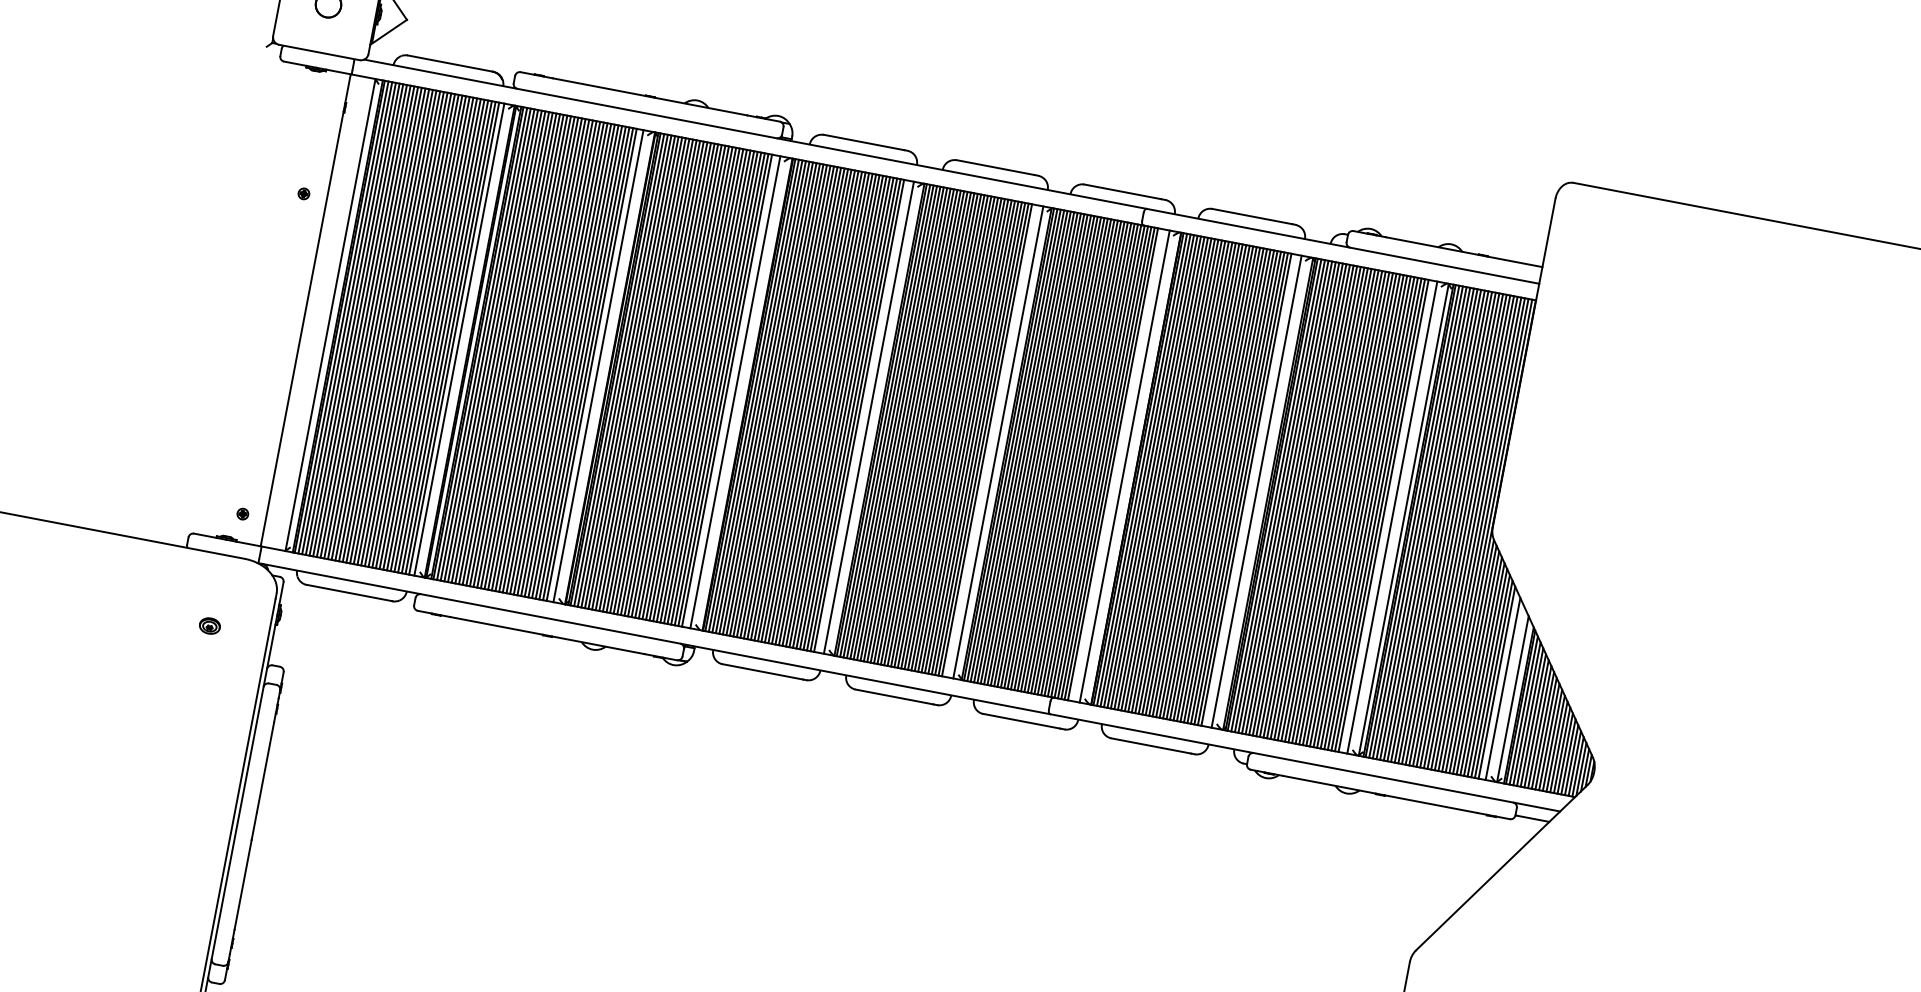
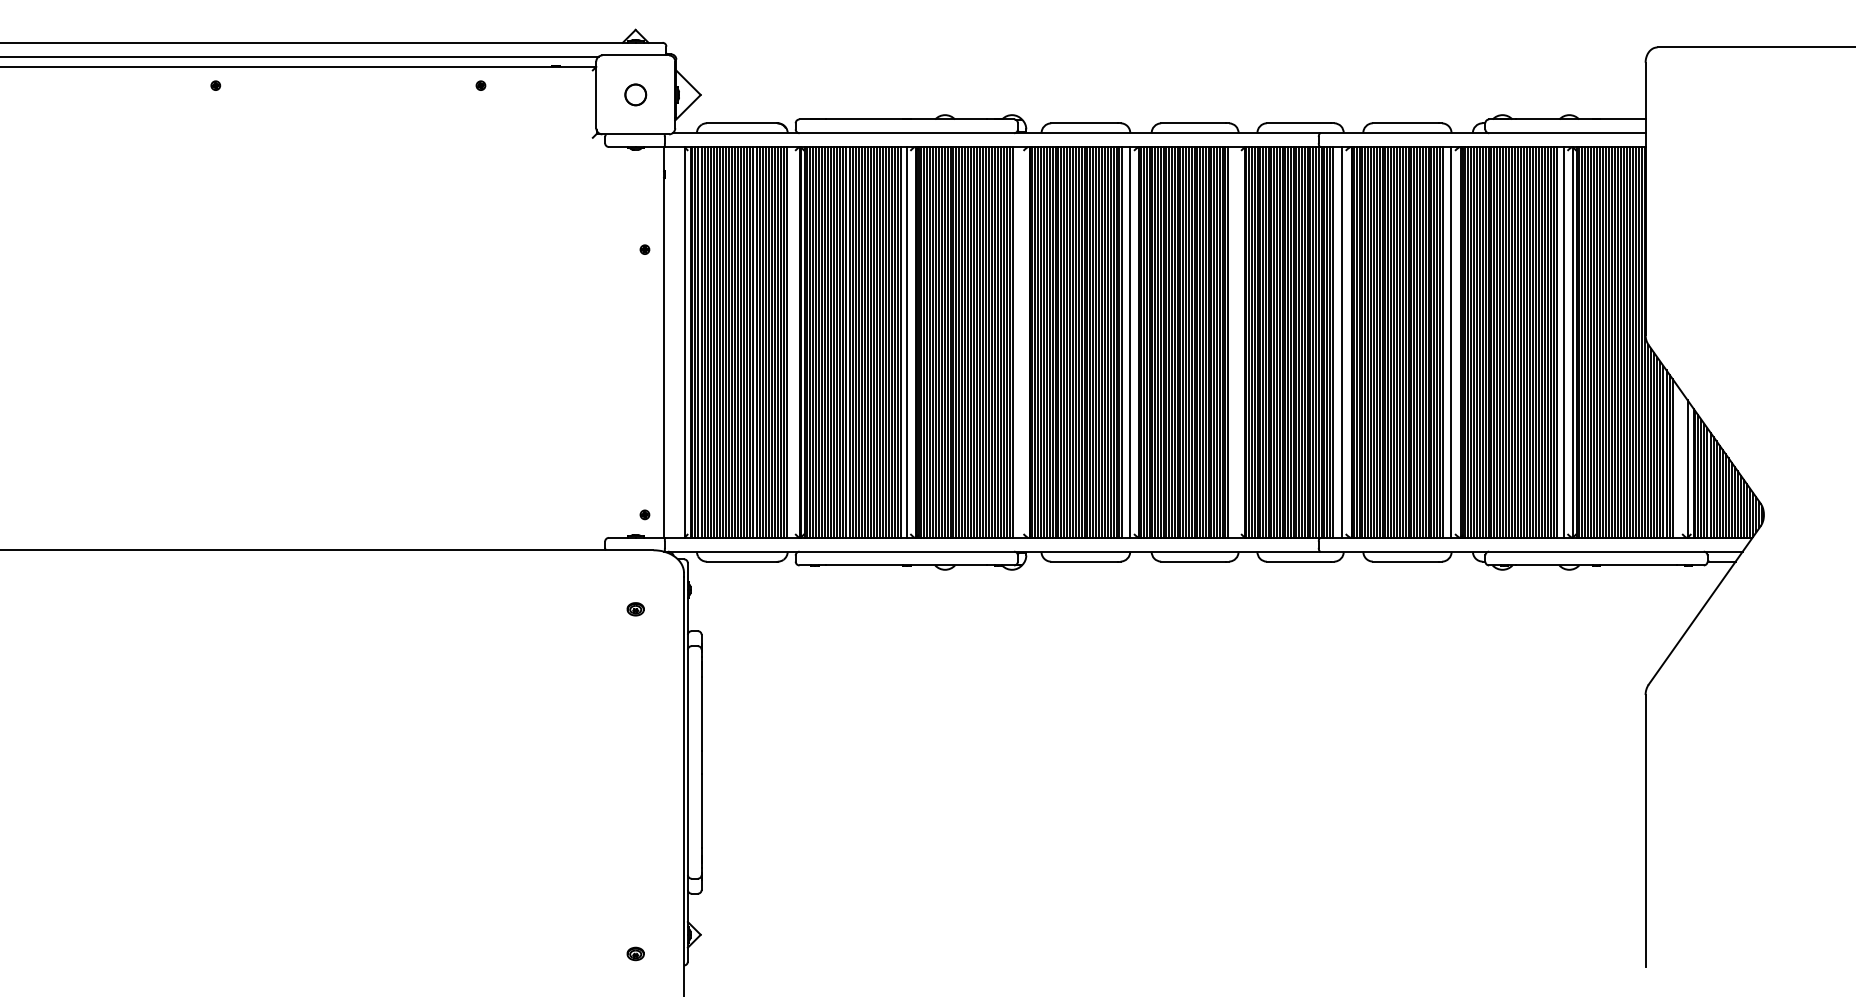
line: (459, 339) -> (791, 342), removed
line: (734, 392) -> (1019, 342), removed
line: (998, 442) -> (1237, 342), removed
line: (1503, 689) -> (1678, 462), removed

